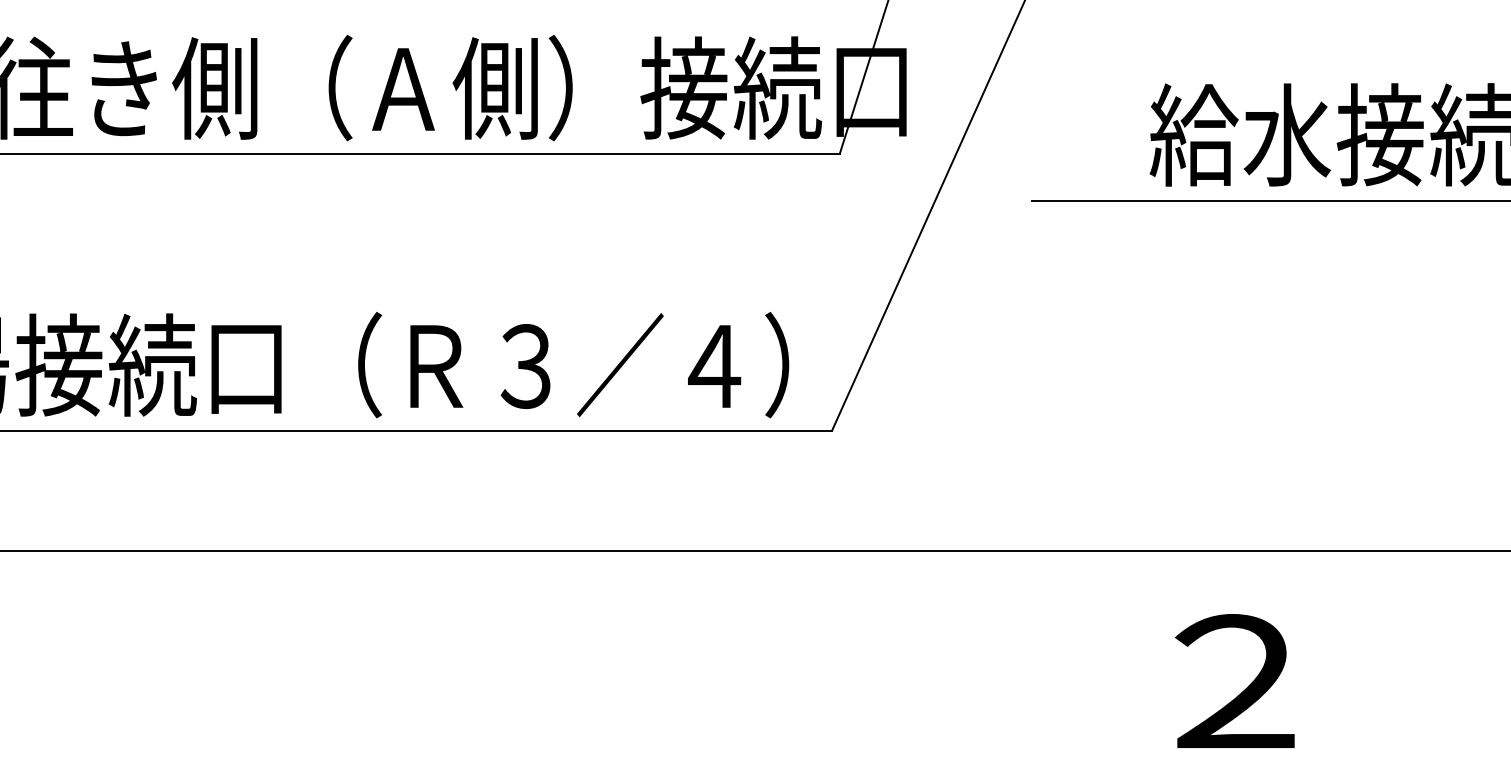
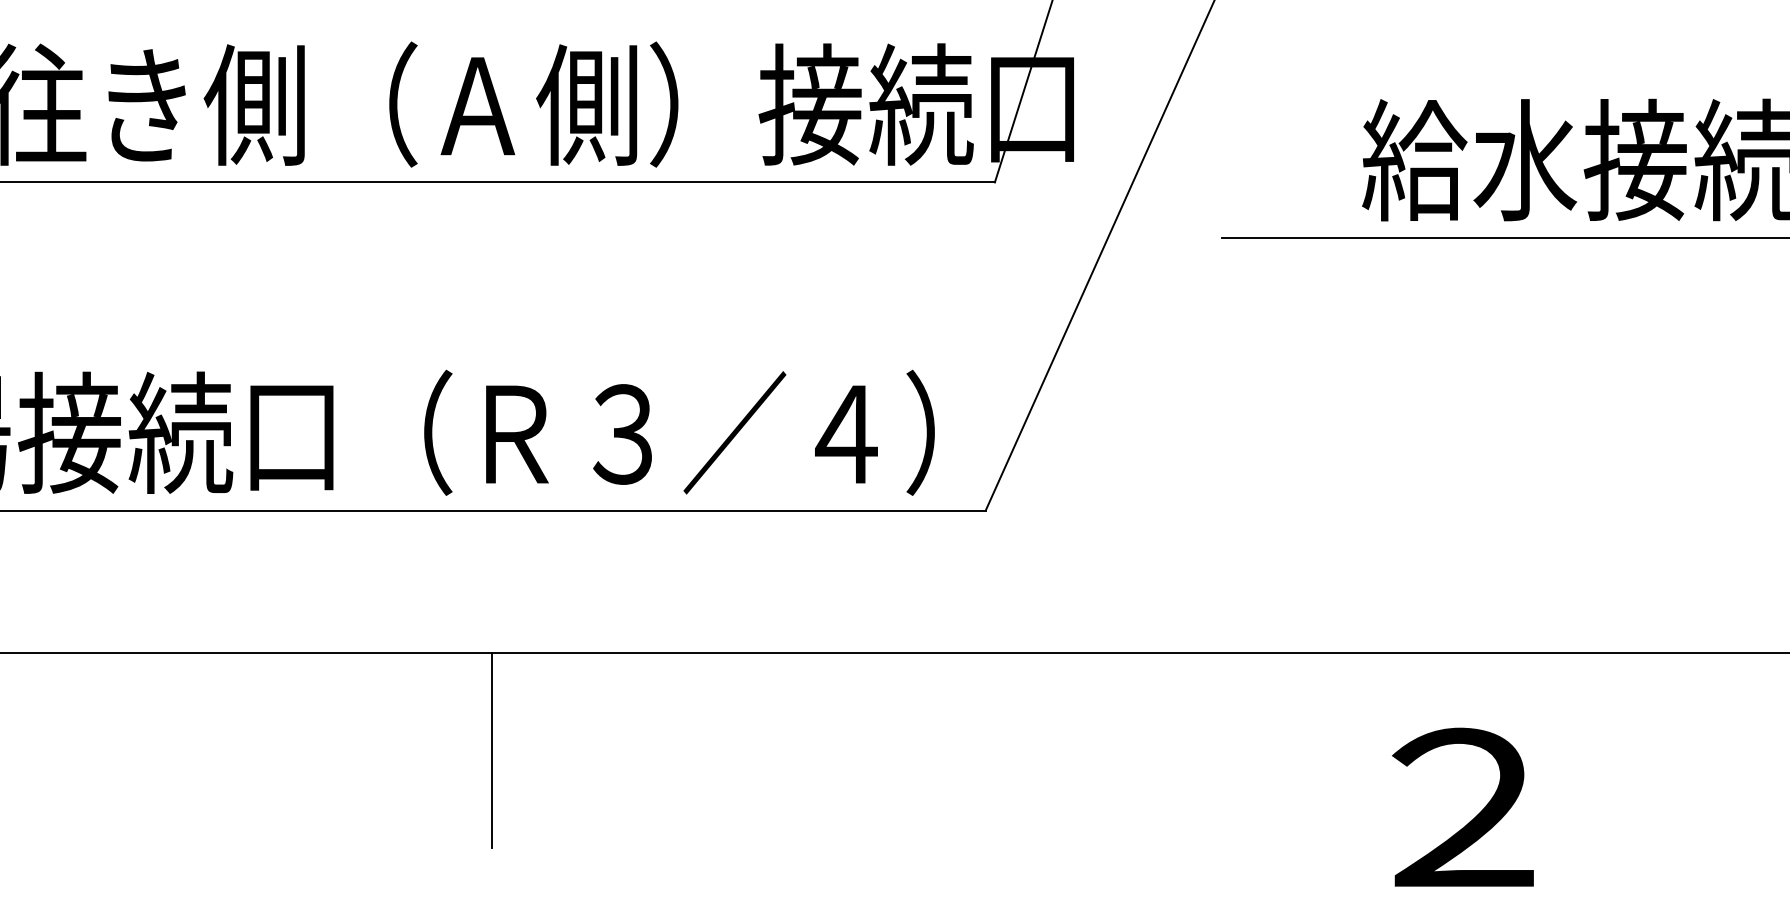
line: (415, 632) -> (492, 749), added

